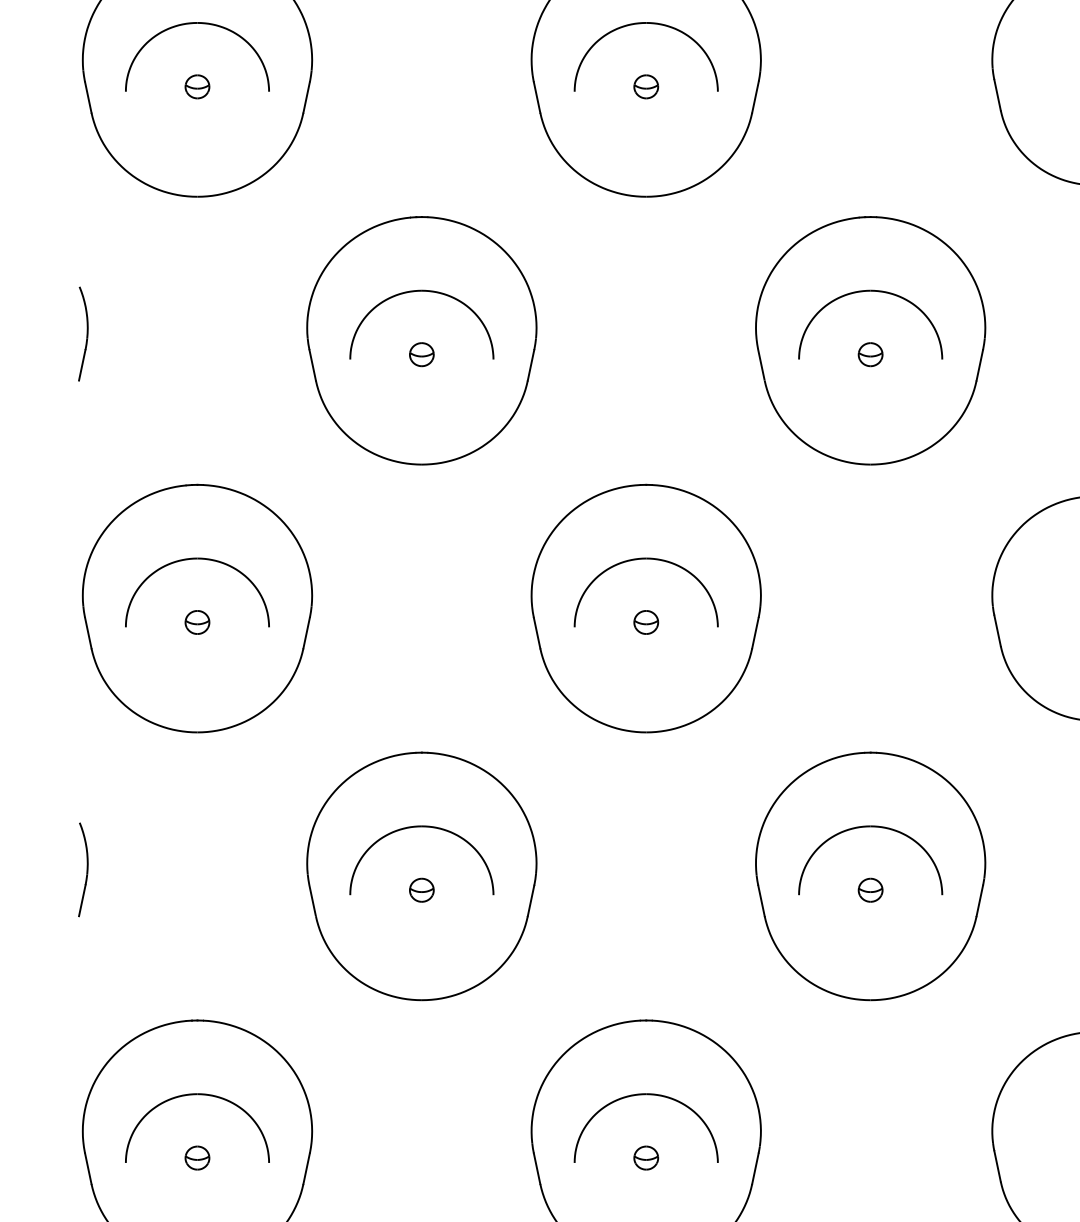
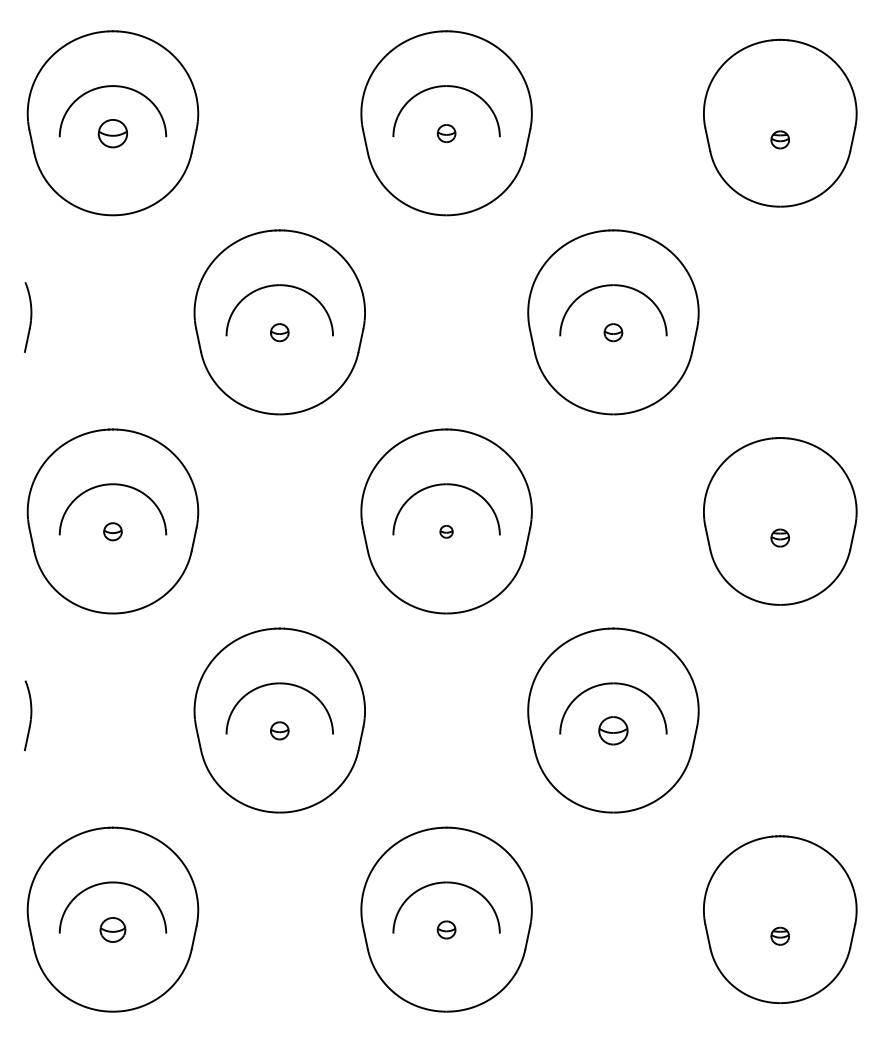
part: (196, 86) -> (112, 133), size x1.6
part: (646, 622) -> (446, 531), size x0.7
part: (870, 889) -> (613, 730), size x1.6
part: (196, 1157) -> (112, 929), size x1.4

